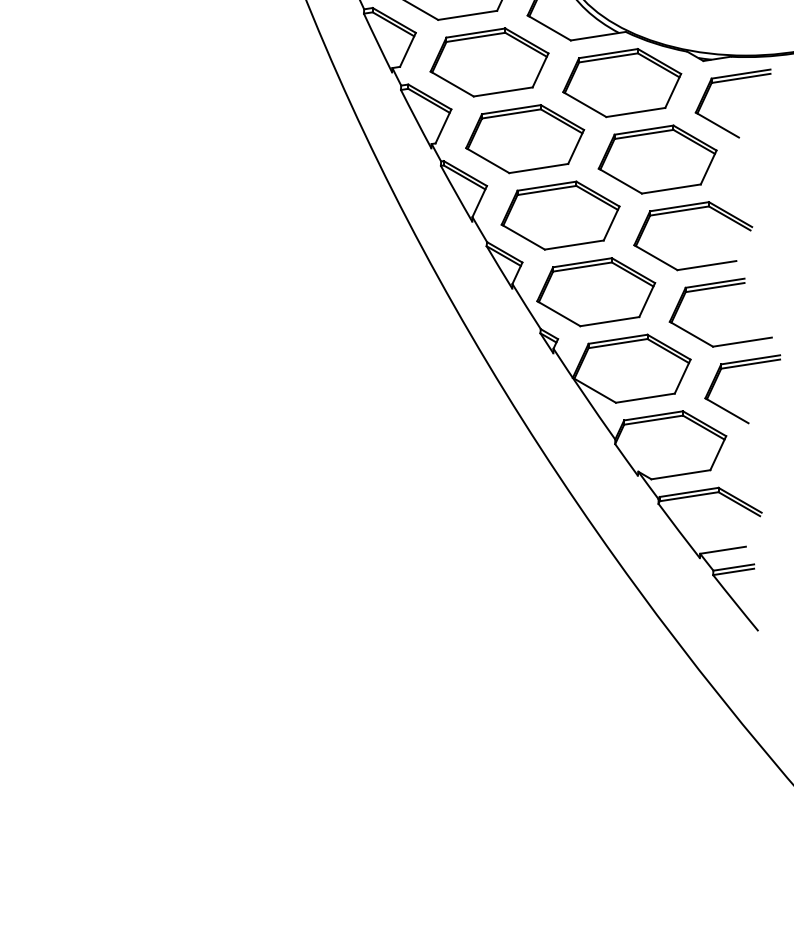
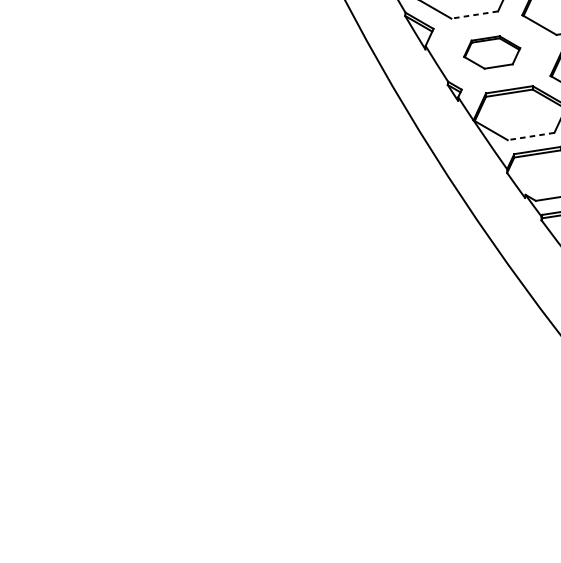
line: (574, 245) -> (474, 15), solid -> dashed
part: (596, 292) -> (492, 52), size x0.6
line: (645, 398) -> (531, 136), solid -> dashed

